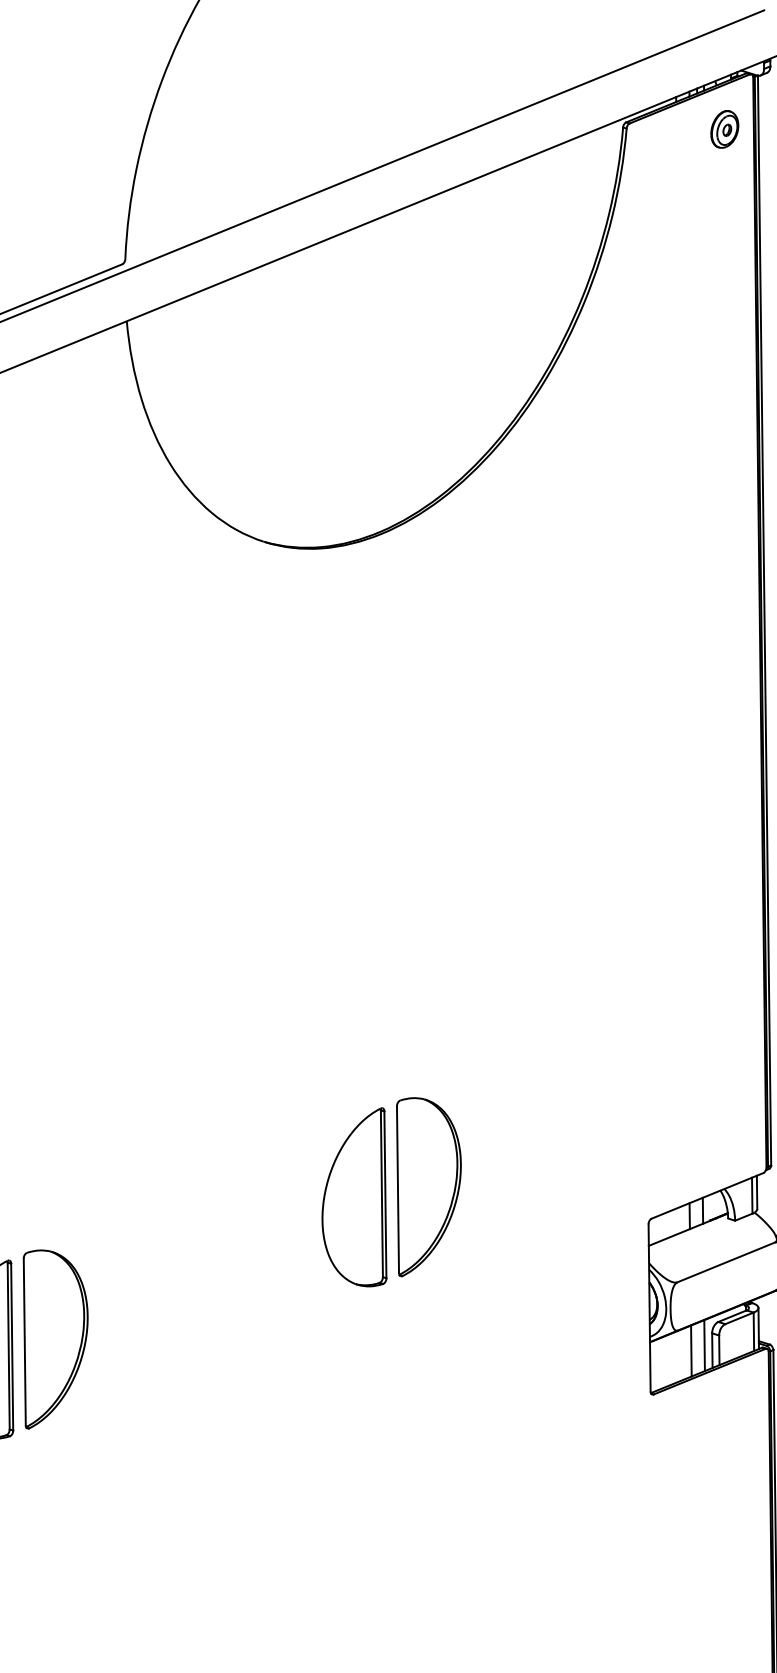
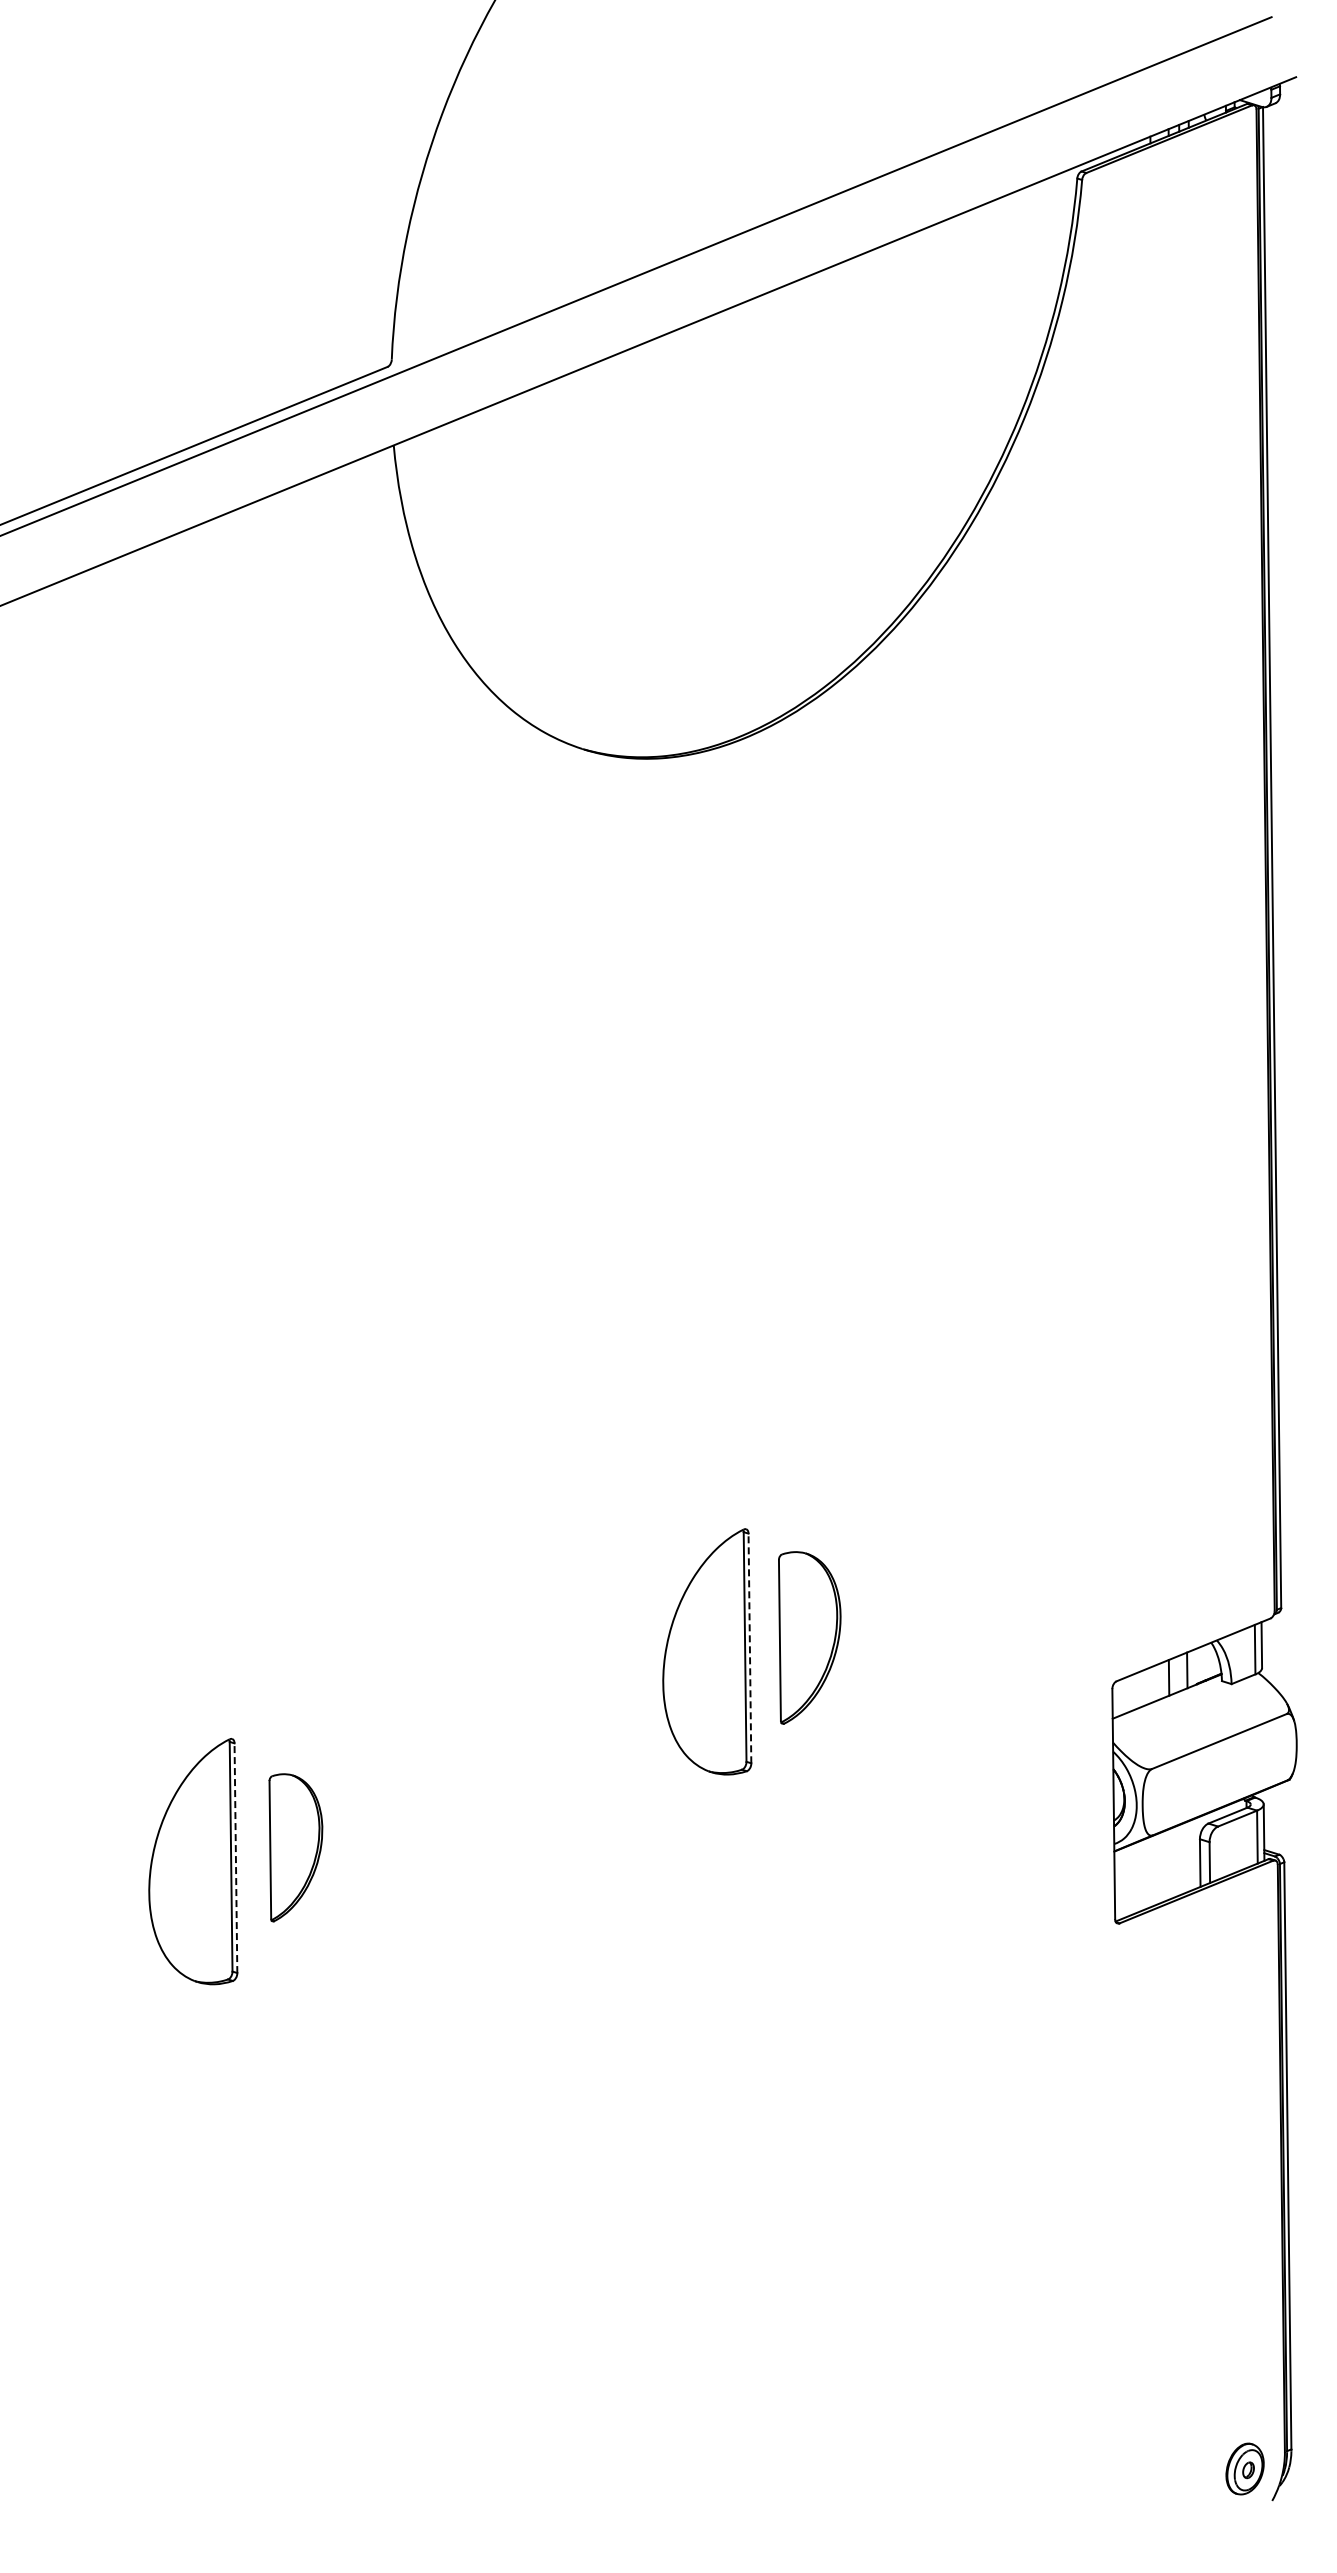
part: (724, 128) -> (1216, 180), removed
part: (428, 1186) -> (809, 1637), size x0.7
line: (385, 1194) -> (749, 1648), solid -> dashed
part: (55, 1339) -> (295, 1847), size x0.6
line: (704, 1345) -> (1189, 1856), removed
line: (11, 1347) -> (235, 1858), solid -> dashed
line: (690, 1350) -> (1170, 1863), removed

